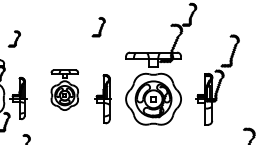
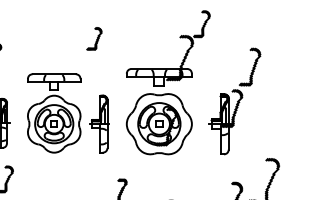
part: (64, 90) -> (54, 113), size x1.67

